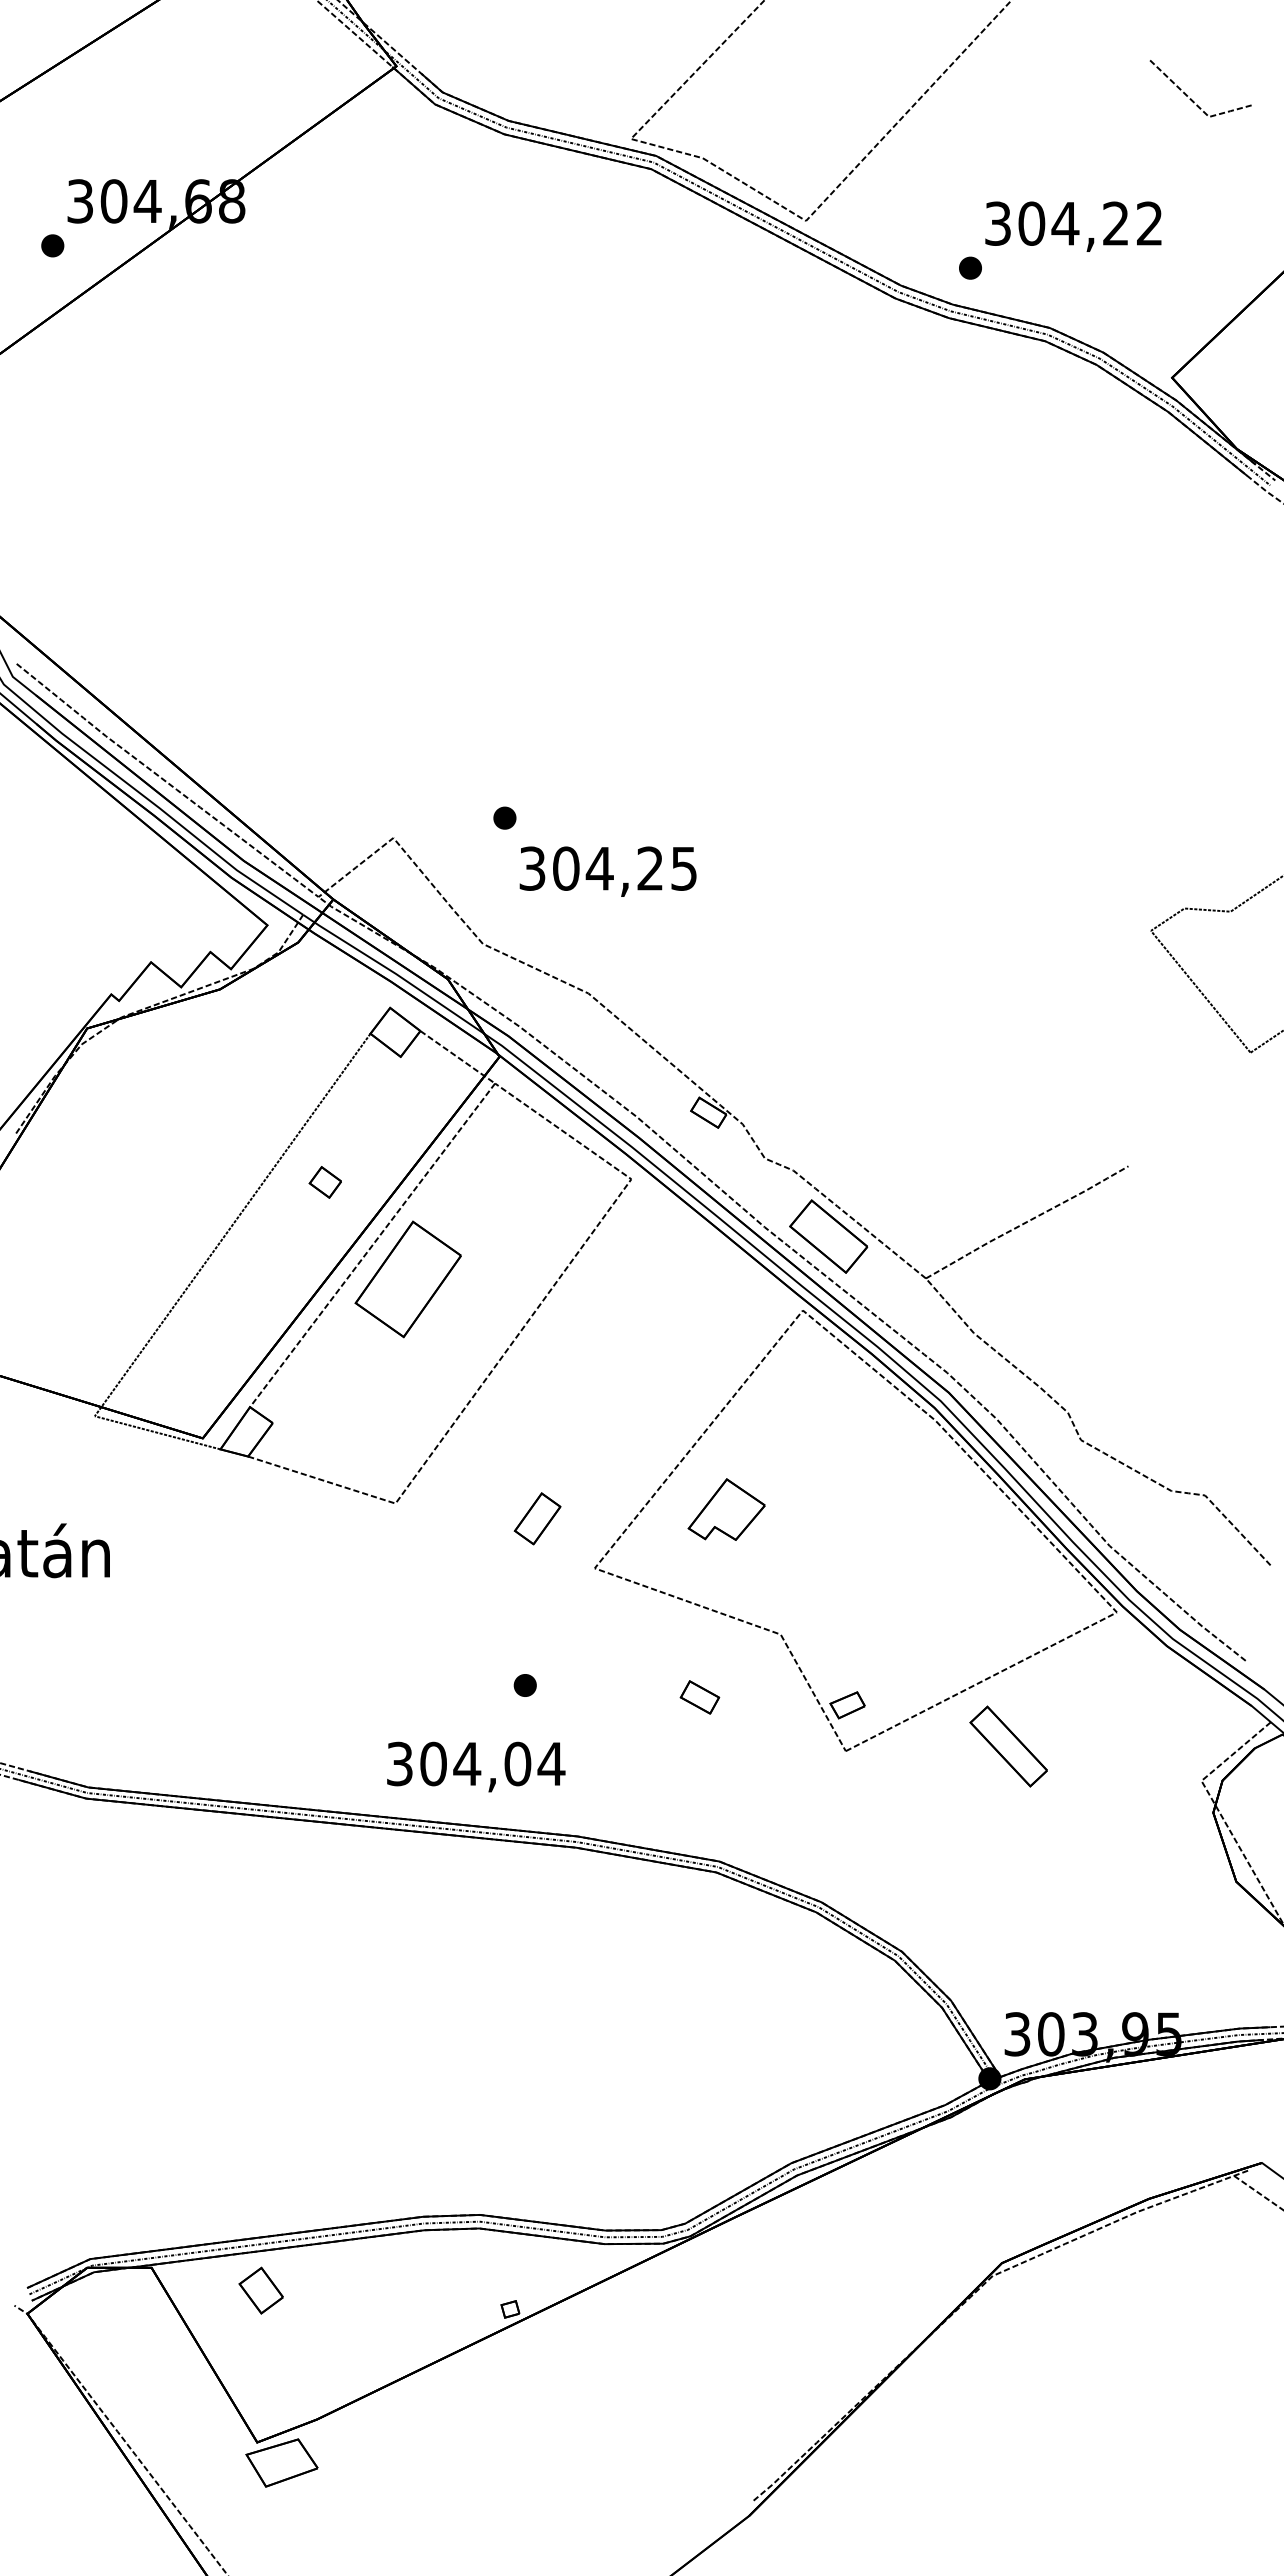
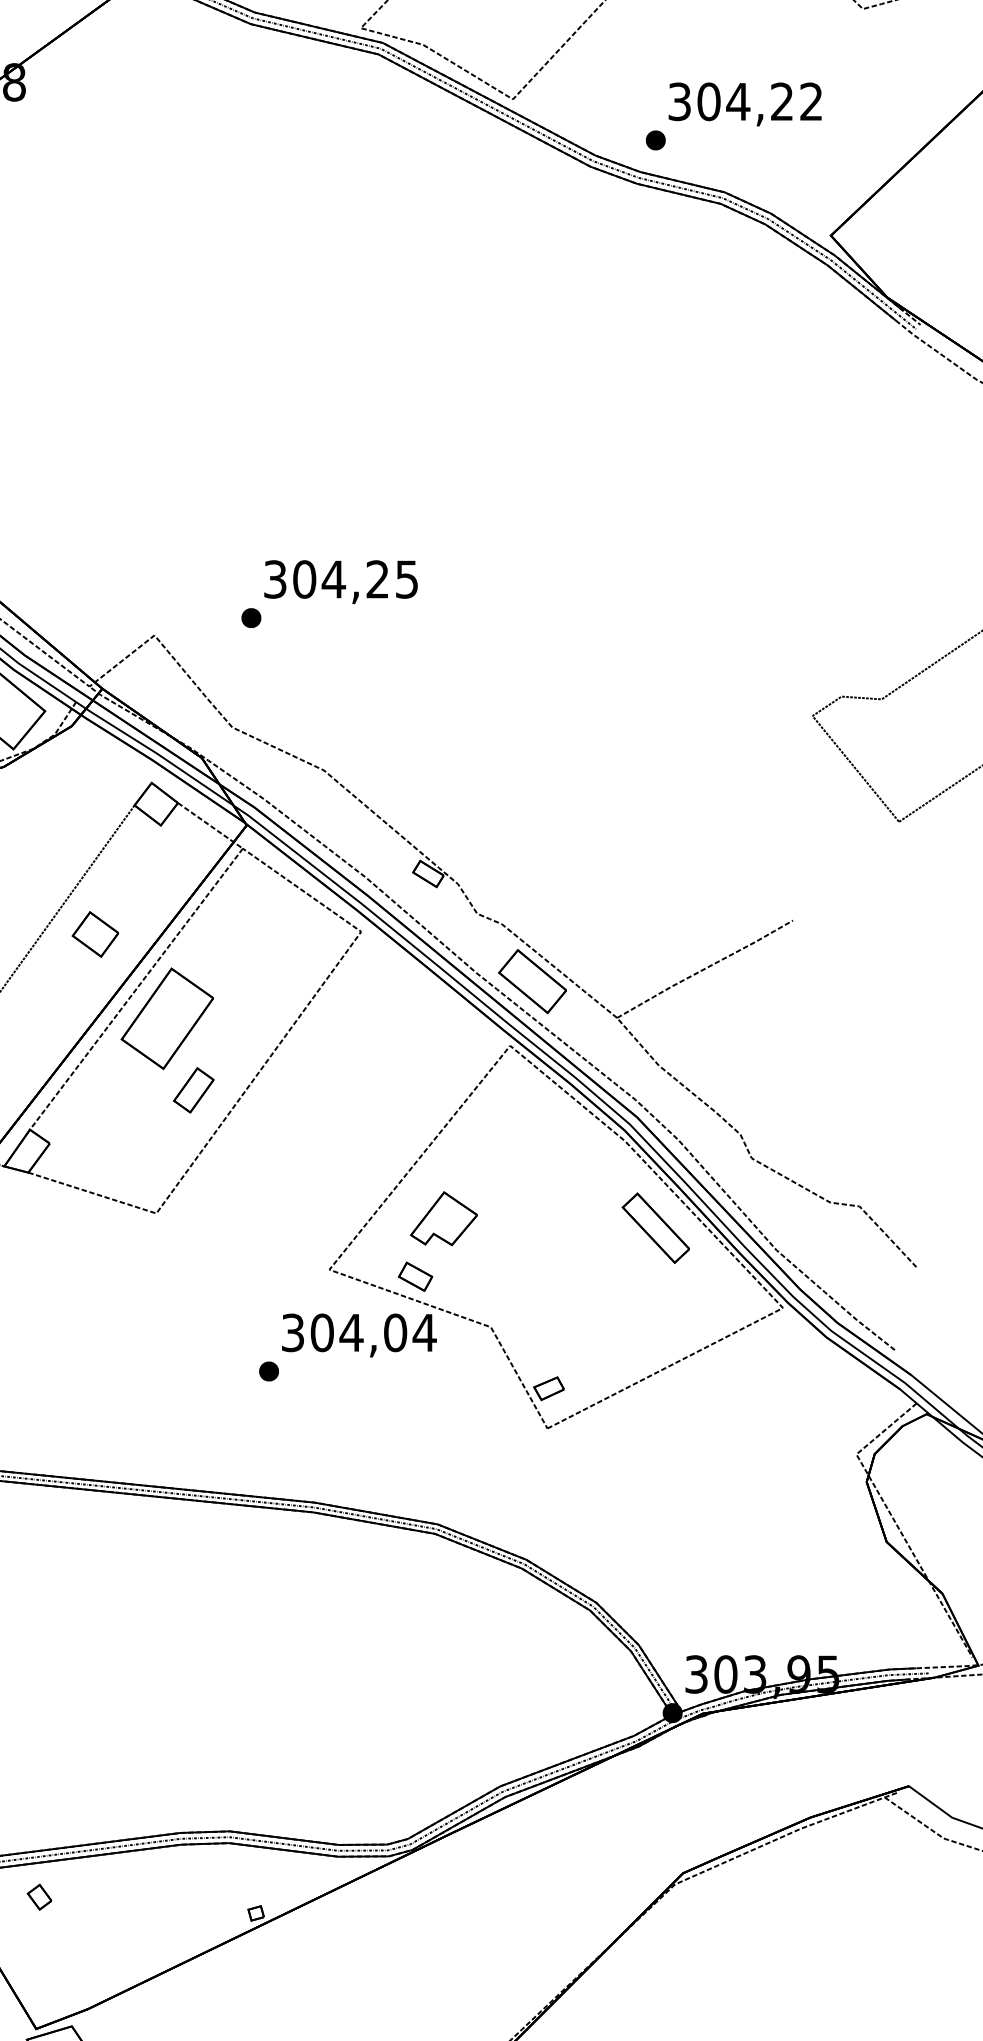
text: (607, 871) -> (340, 581), moved
part: (325, 1182) -> (95, 934), size x1.67
part: (537, 1518) -> (193, 1090), moved
part: (699, 1697) -> (415, 1276), moved
part: (1008, 1746) -> (655, 1228), moved
text: (476, 1766) -> (359, 1335), moved
part: (260, 2290) -> (39, 1897), size x0.62

